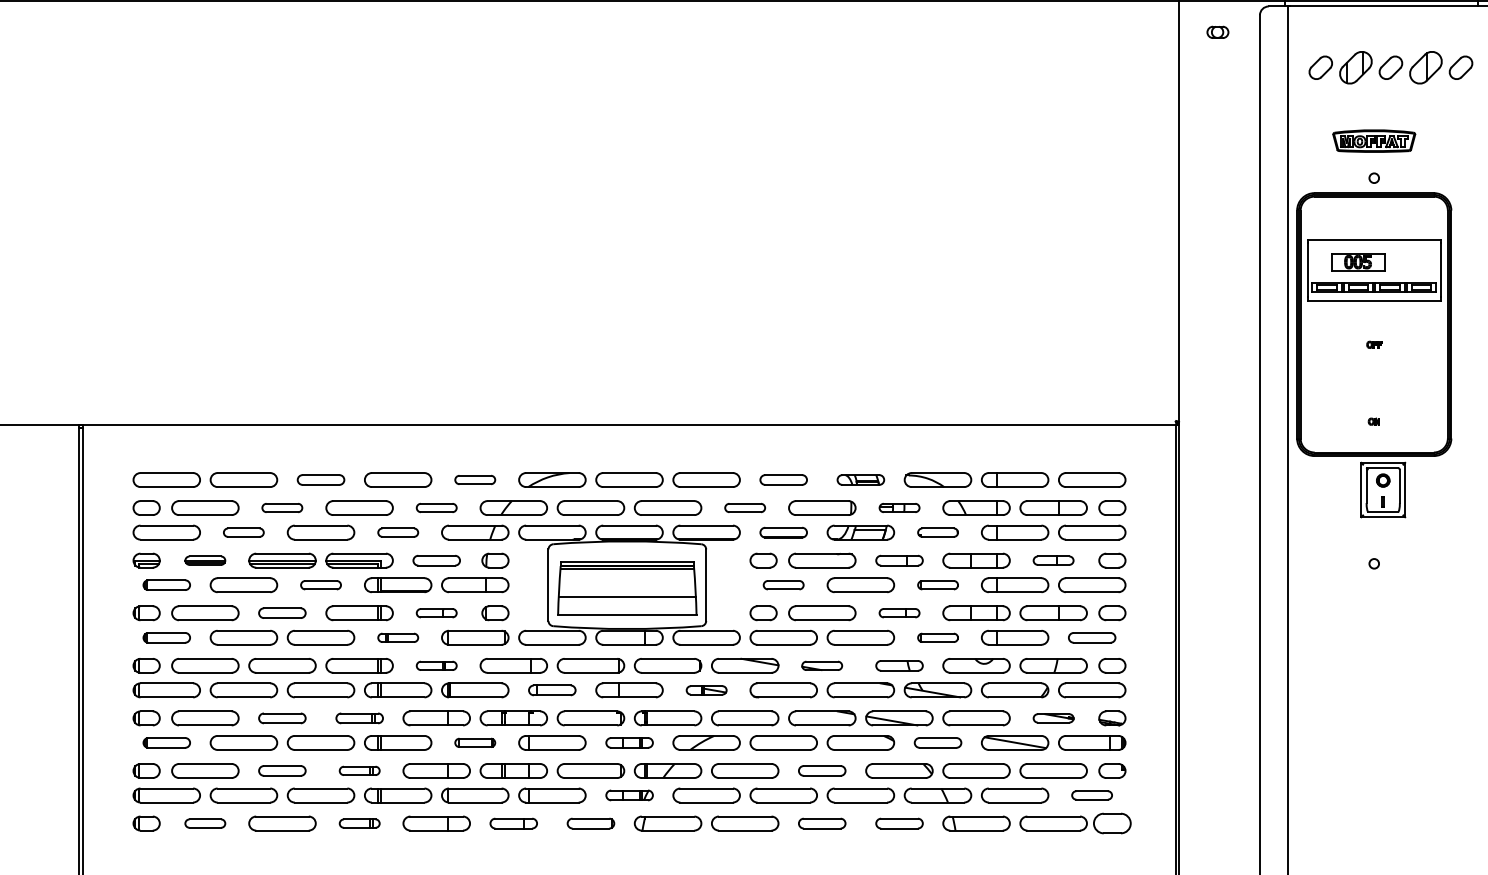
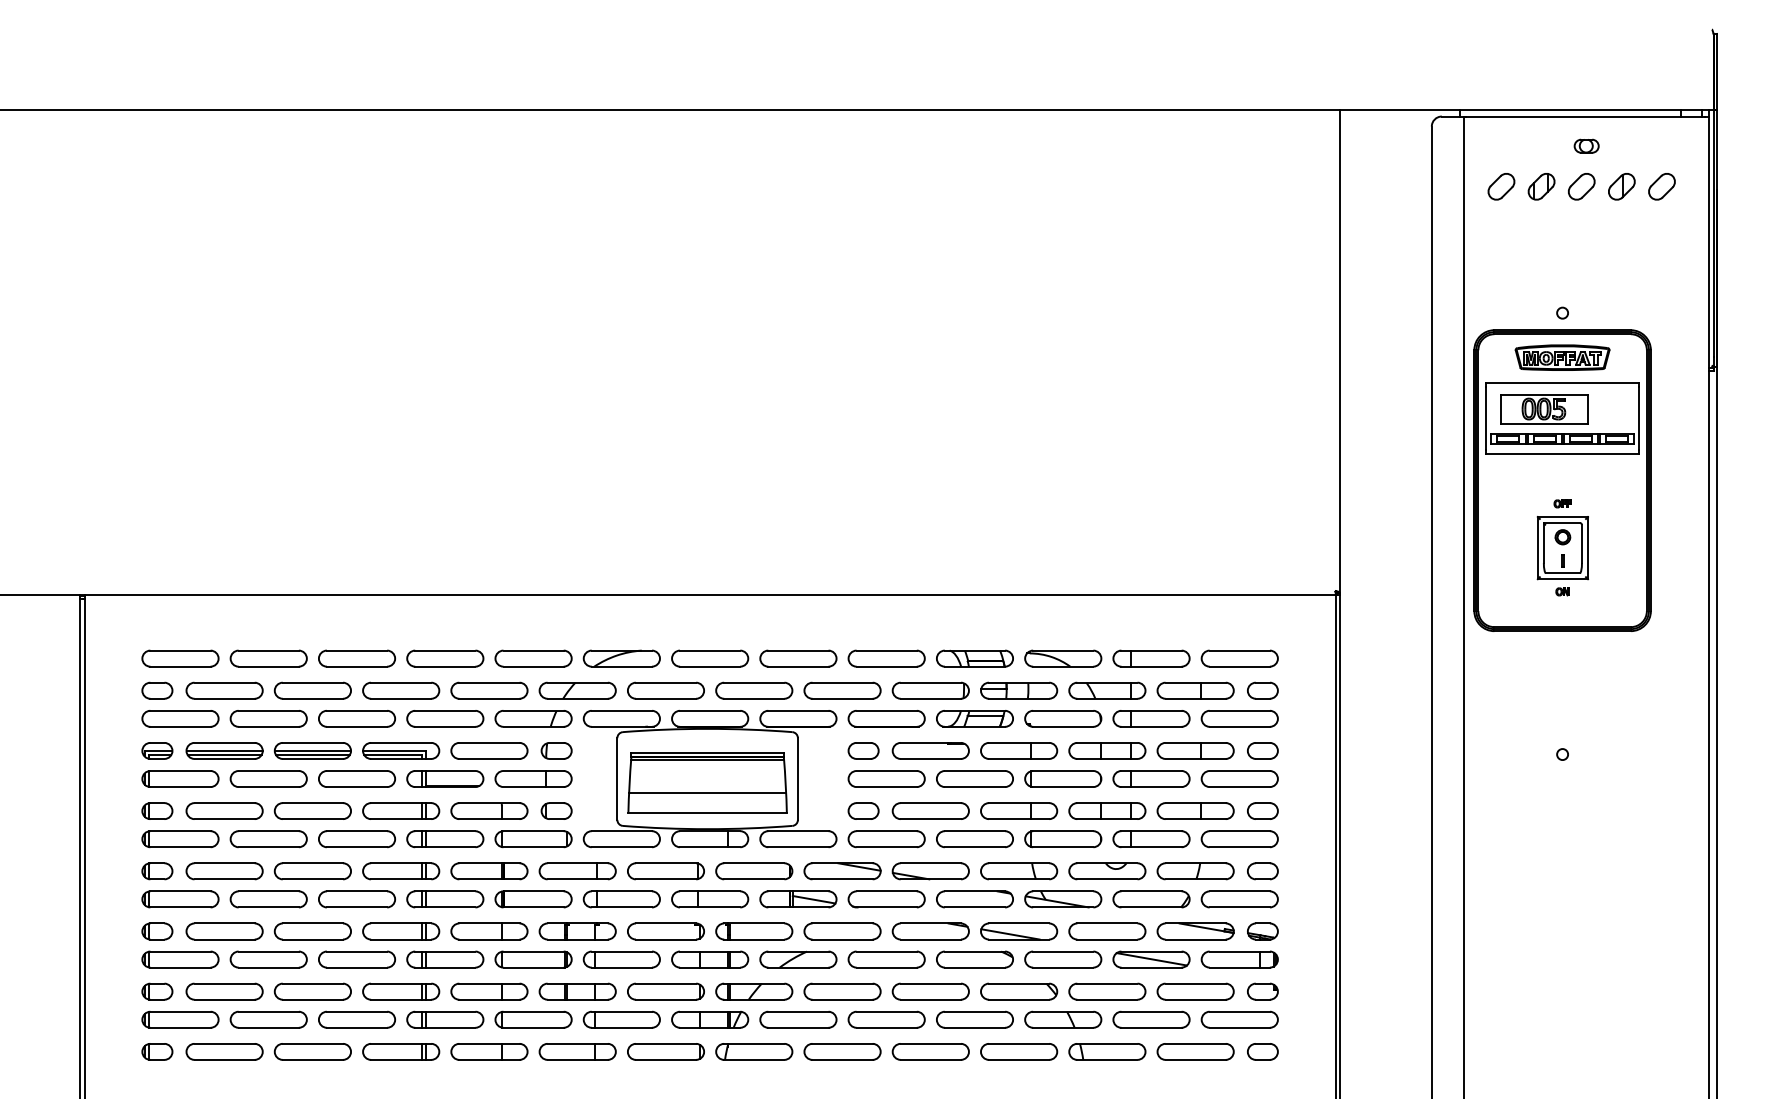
part: (1217, 31) -> (1586, 145), moved
part: (1355, 67) -> (1541, 186), size x0.71
part: (1425, 67) -> (1621, 186), size x0.71
part: (1374, 140) -> (1562, 357), moved
part: (1358, 262) -> (1544, 409), size x1.43
part: (320, 479) -> (356, 658), size x1.43
part: (475, 479) -> (533, 658), size x1.67
part: (783, 479) -> (886, 658), size x1.43
part: (860, 479) -> (974, 658), size x1.43
part: (1382, 490) -> (1562, 548), moved
part: (282, 507) -> (312, 690), size x1.67
part: (436, 507) -> (489, 690), size x1.67
part: (745, 507) -> (842, 690), size x1.67
part: (899, 507) -> (1019, 690), size x1.67
part: (243, 532) -> (268, 718), size x1.67
part: (398, 532) -> (445, 718), size x1.67
part: (783, 532) -> (886, 718), size x1.43
part: (938, 532) -> (1063, 718), size x1.67
part: (205, 560) -> (224, 750), size x1.67
part: (436, 560) -> (489, 750), size x1.43
part: (899, 560) -> (1019, 750), size x1.43
part: (1053, 560) -> (1195, 750), size x1.67
part: (166, 584) -> (180, 778), size x1.43
part: (320, 584) -> (356, 778), size x1.67
part: (783, 584) -> (886, 778), size x1.67
part: (938, 584) -> (1063, 778), size x1.67
part: (282, 612) -> (312, 810), size x1.43
part: (436, 612) -> (489, 810), size x1.67
part: (899, 612) -> (1019, 810), size x1.67
part: (166, 638) -> (180, 839), size x1.43
part: (398, 638) -> (445, 839), size x1.67
part: (938, 638) -> (1063, 839), size x1.67
part: (1091, 638) -> (1239, 839), size x1.43
part: (436, 665) -> (489, 871), size x1.67
part: (822, 665) -> (930, 871), size x1.67
part: (899, 665) -> (1019, 871), size x1.43
part: (552, 690) -> (621, 899), size x1.43
part: (706, 690) -> (798, 899), size x1.67
part: (282, 718) -> (312, 931), size x1.43
part: (359, 718) -> (401, 931), size x1.43
part: (1053, 718) -> (1195, 931), size x1.67
part: (166, 742) -> (180, 959), size x1.43
part: (475, 742) -> (533, 959), size x1.67
part: (629, 742) -> (710, 959), size x1.43
part: (938, 742) -> (1063, 959), size x1.43
part: (282, 770) -> (312, 991), size x1.43
part: (359, 770) -> (401, 991), size x1.67
part: (822, 770) -> (930, 991), size x1.43
part: (629, 795) -> (710, 1019), size x1.43
part: (1091, 795) -> (1239, 1019), size x1.67
part: (205, 823) -> (224, 1051), size x1.67
part: (359, 823) -> (401, 1051), size x1.67
part: (513, 823) -> (577, 1051), size x1.43
part: (590, 823) -> (665, 1051), size x1.43
part: (822, 823) -> (930, 1051), size x1.43
part: (899, 823) -> (1019, 1051), size x1.43
part: (1112, 823) -> (1262, 1051), size x0.71

